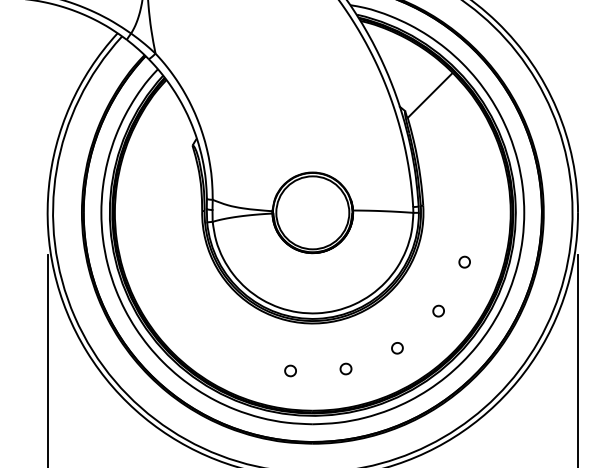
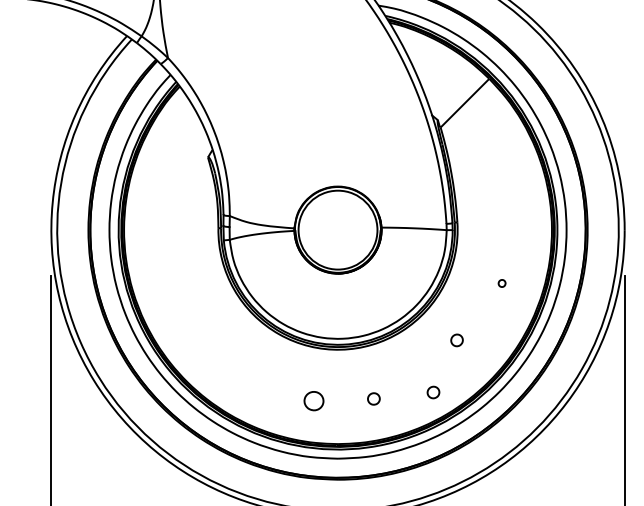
part: (464, 262) -> (501, 283), size x0.6
part: (438, 311) -> (456, 340), moved
part: (397, 348) -> (433, 392), moved
part: (290, 370) -> (313, 400), size x1.6

